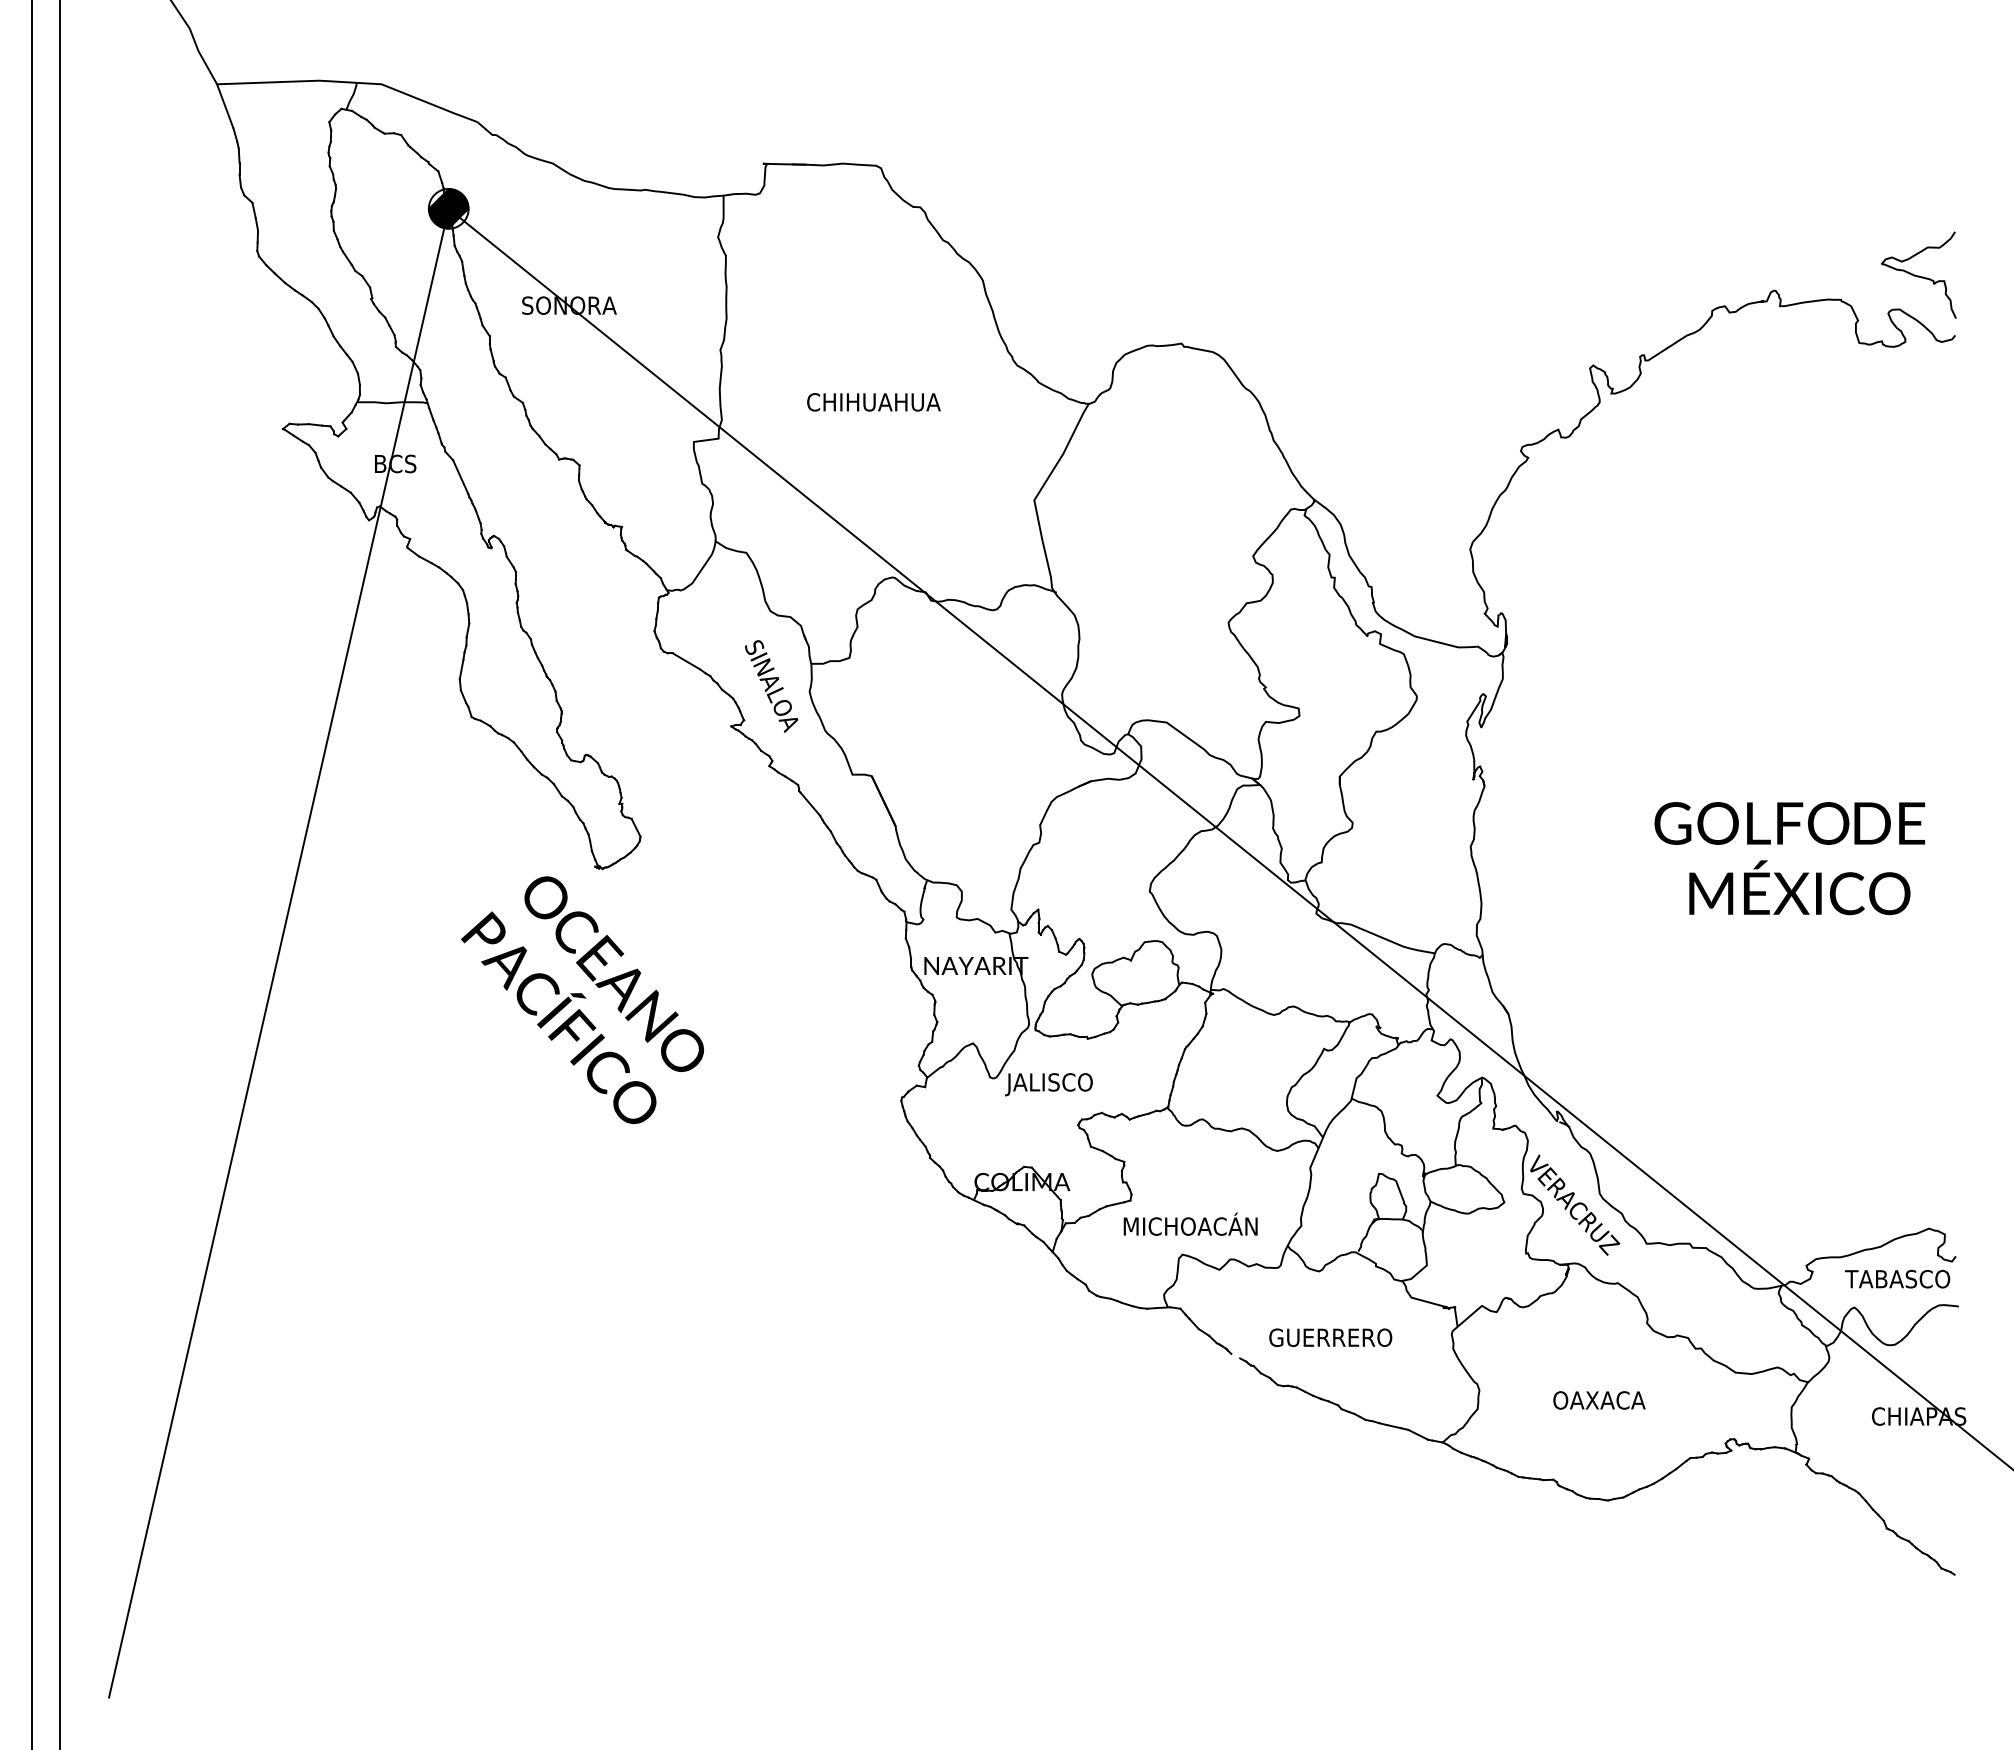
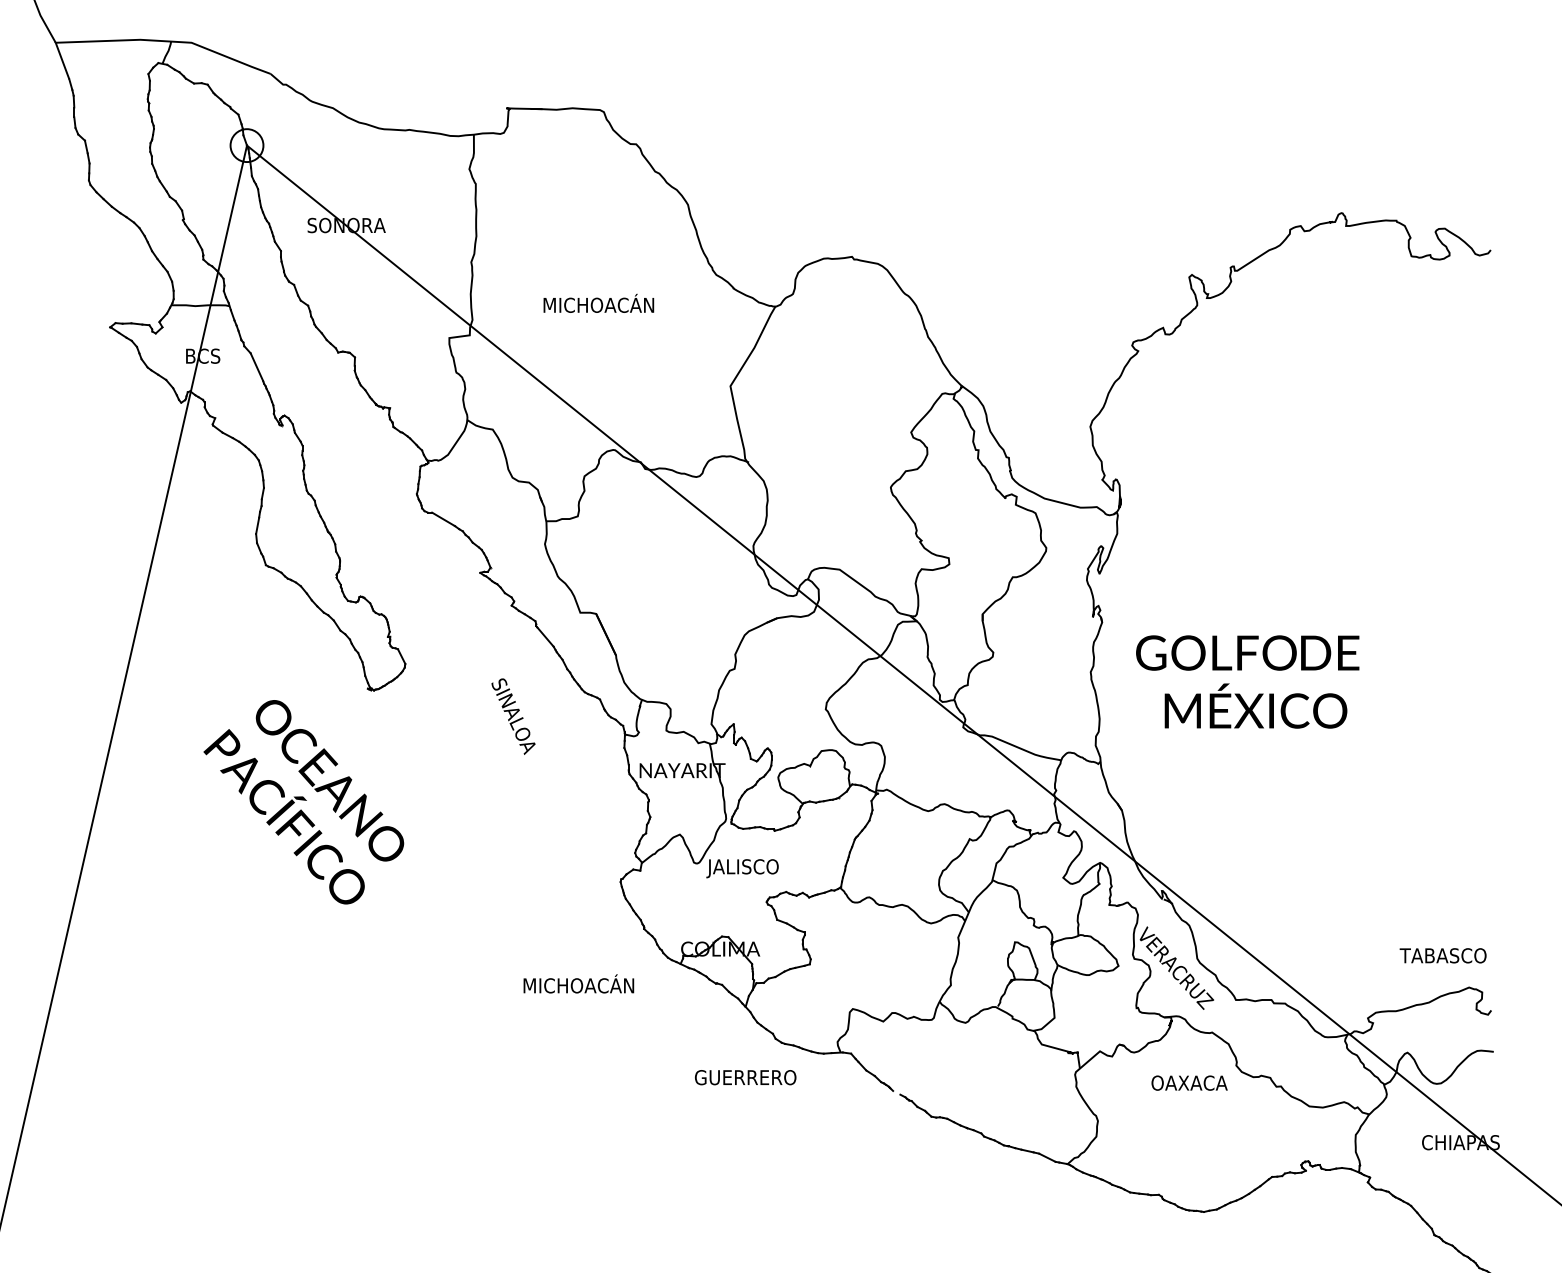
hatch: (448, 208) -> (246, 145), removed
curve: (1918, 275) -> (1460, 200), removed
text: (874, 399) -> (598, 303), CHIHUAHUA -> MICHOACÁN
text: (771, 686) -> (513, 716), moved
text: (1789, 858) -> (1247, 681), moved
text: (582, 999) -> (303, 801), moved
text: (1190, 1223) -> (578, 983), moved
text: (1897, 1278) -> (1443, 955), moved
text: (1330, 1337) -> (745, 1077), moved
text: (1599, 1400) -> (1189, 1083), moved

